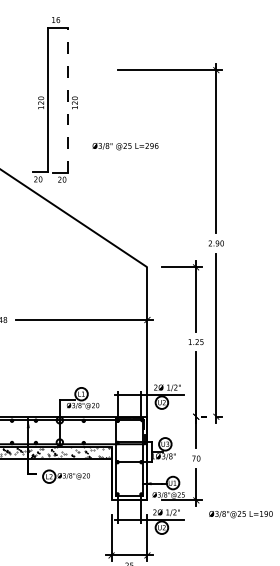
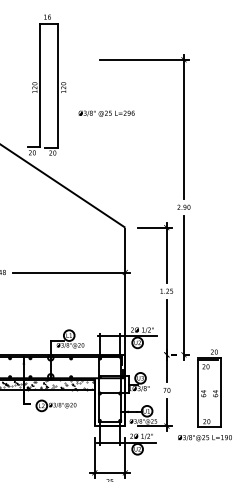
line: (68, 100) -> (58, 85), dashed -> solid
text: (125, 146) -> (106, 113), moved
part: (246, 455) -> (209, 387), added

